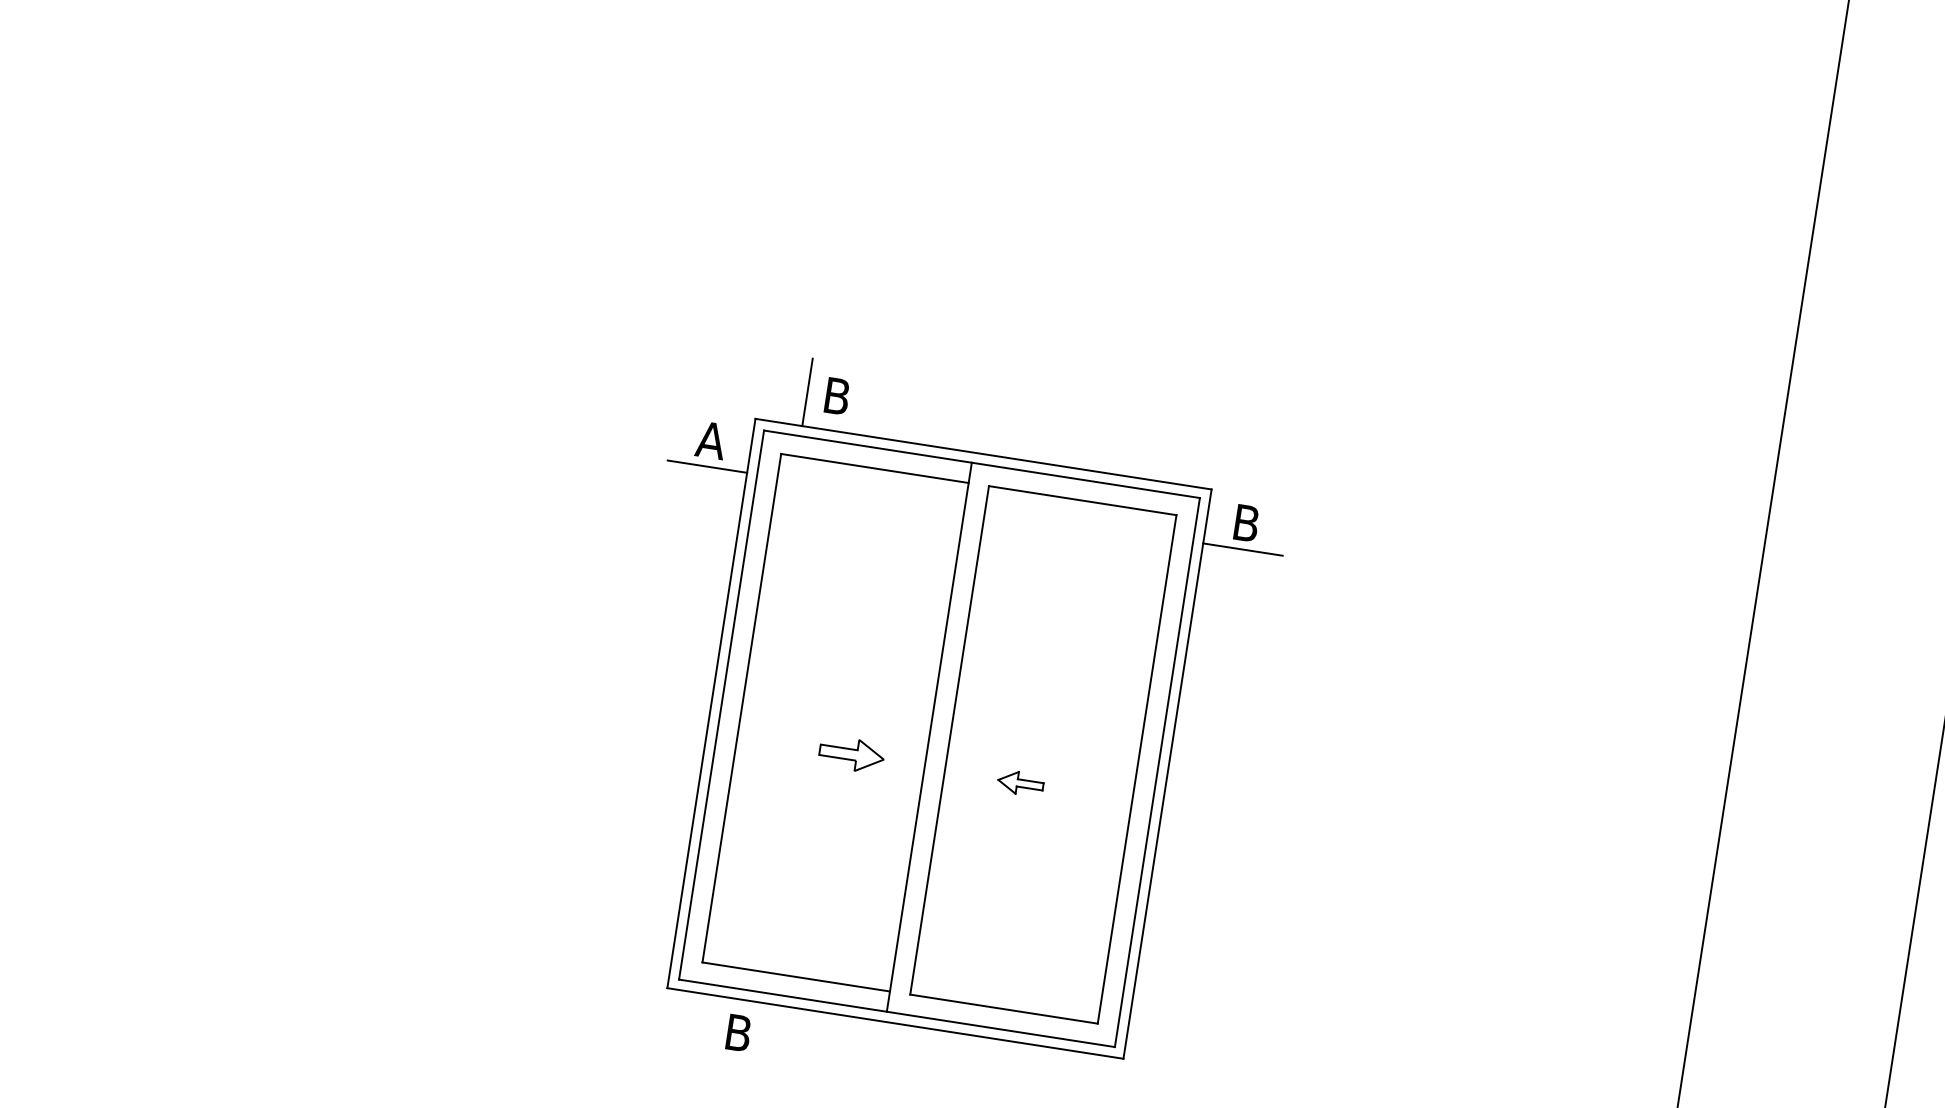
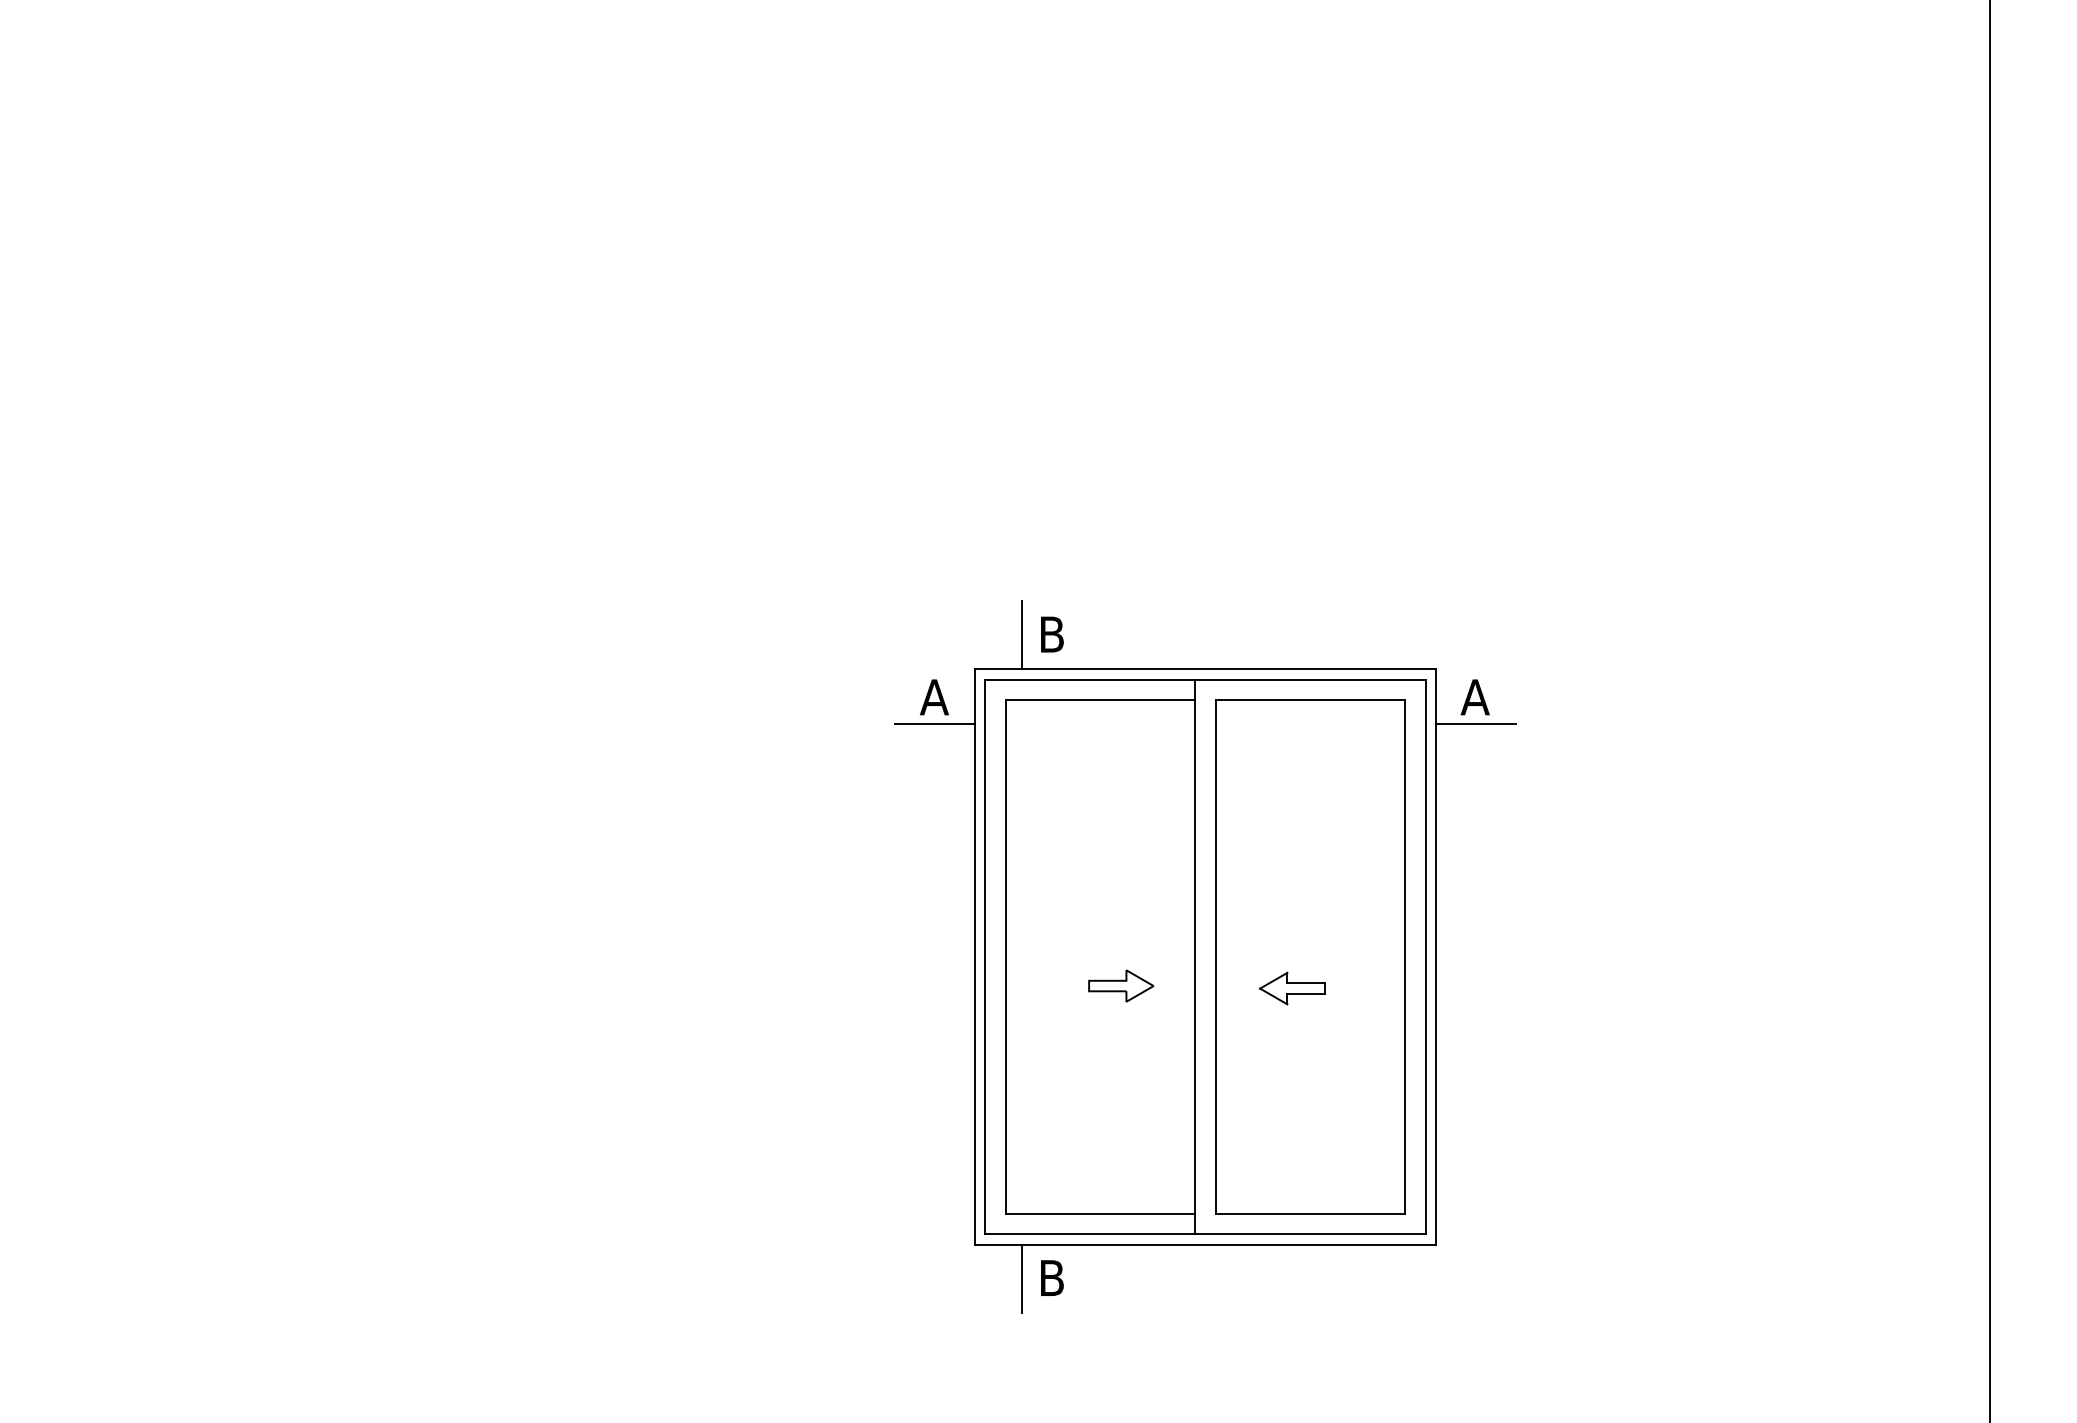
text: (1245, 523) -> (1474, 697), B -> A
part: (1020, 783) -> (1292, 988), size x1.43
line: (709, 1028) -> (1022, 1278), added

